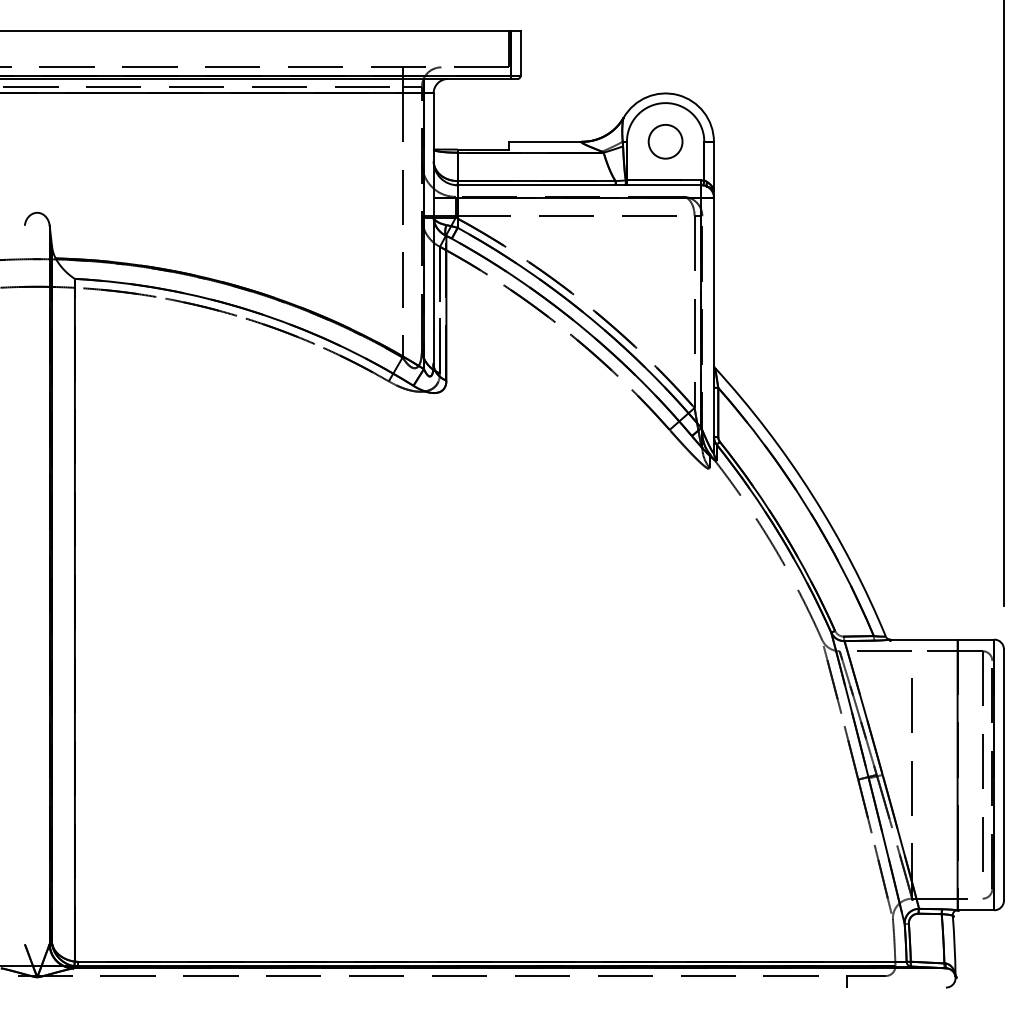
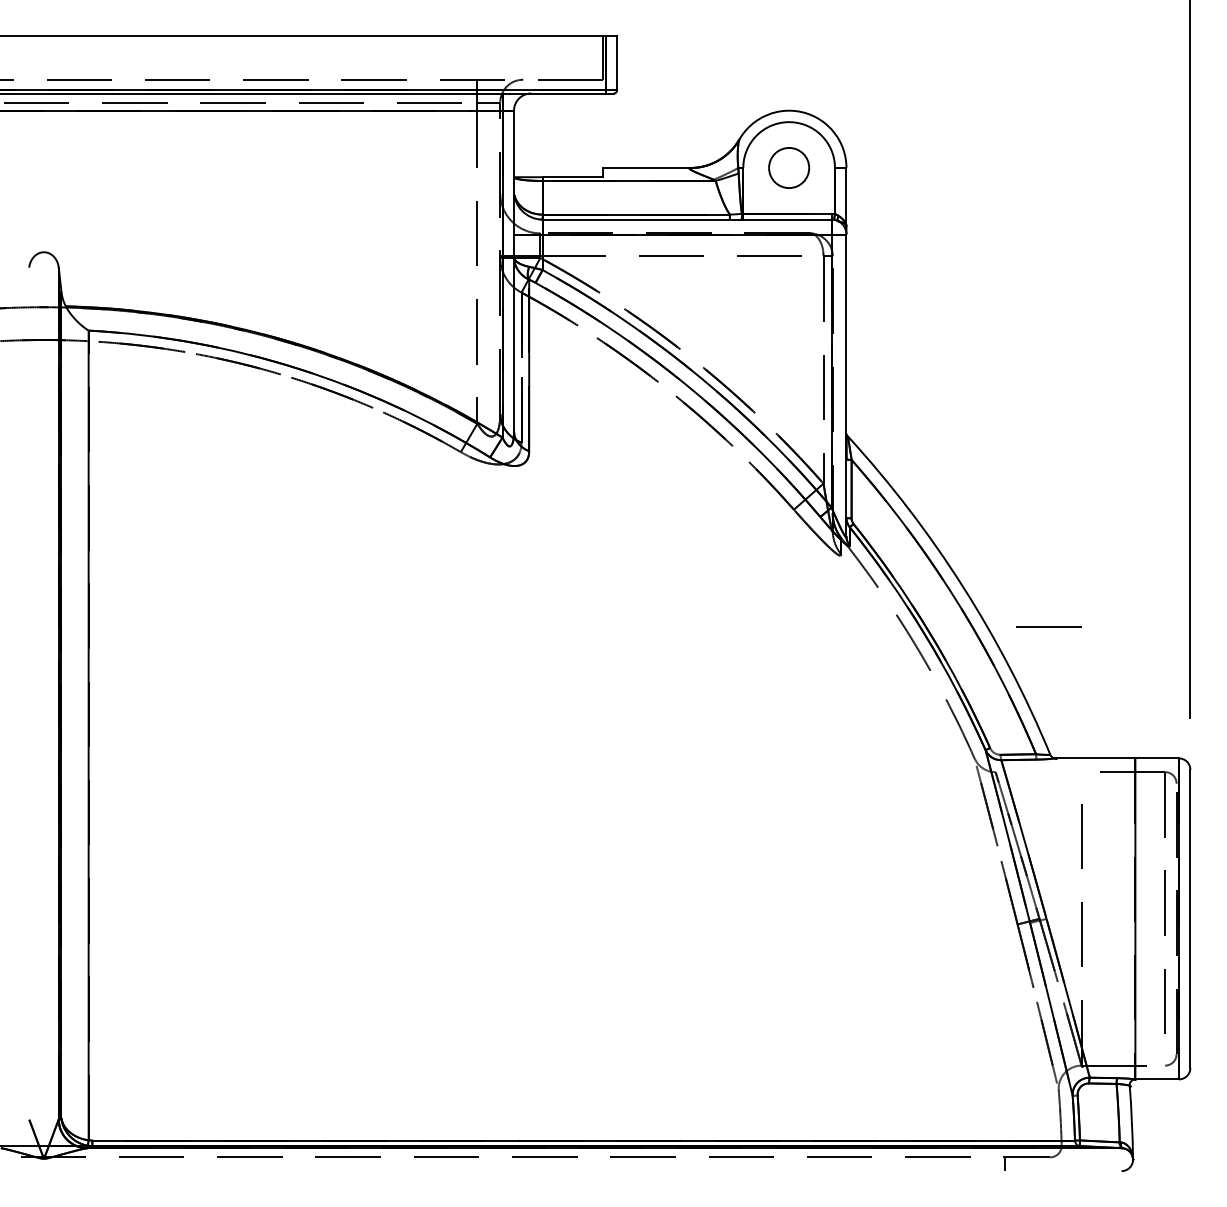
line: (884, 650) -> (1048, 626), moved

